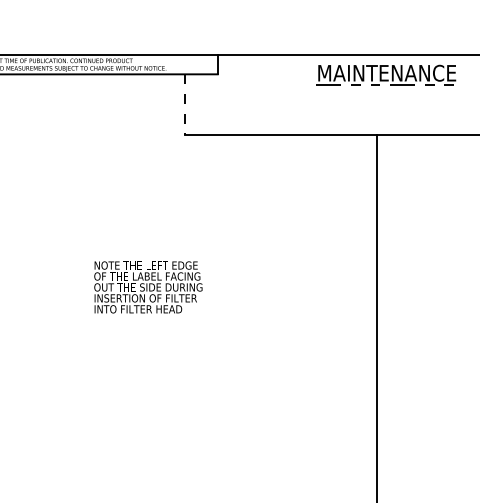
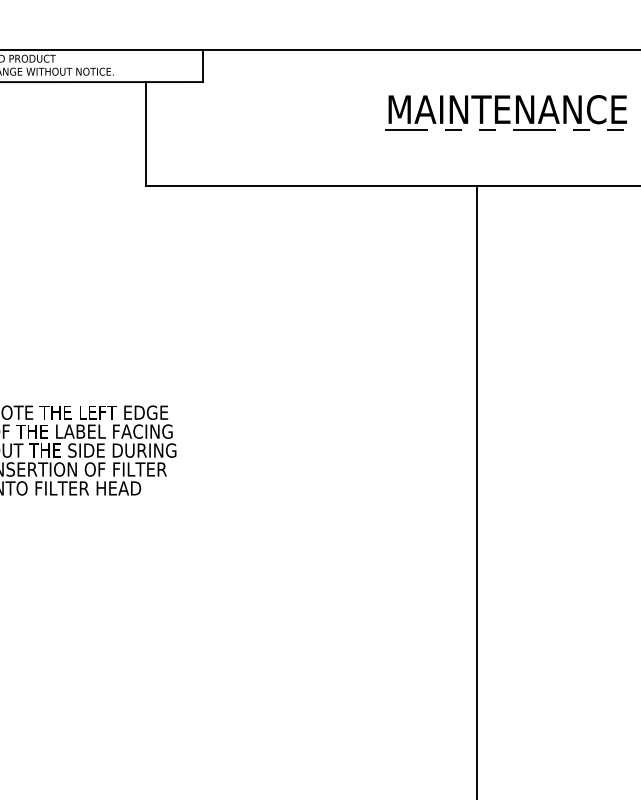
part: (386, 74) -> (506, 111), moved
line: (185, 104) -> (146, 134), dashed -> solid

